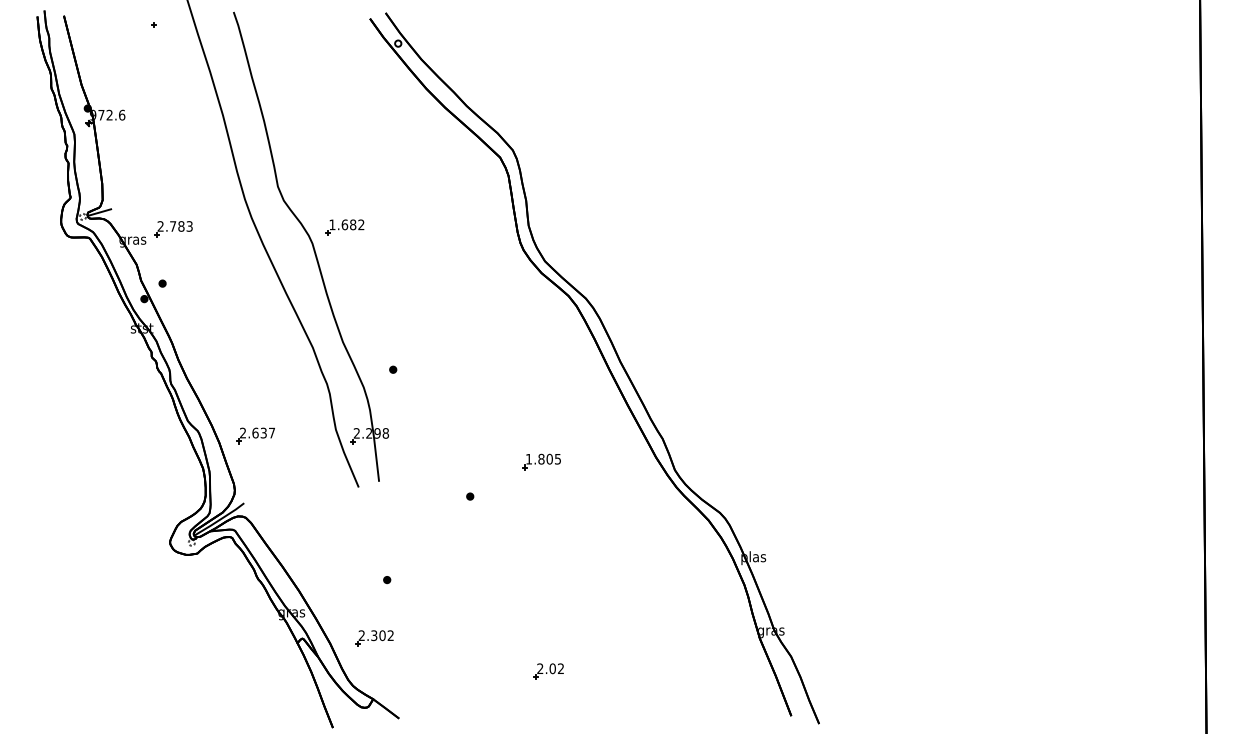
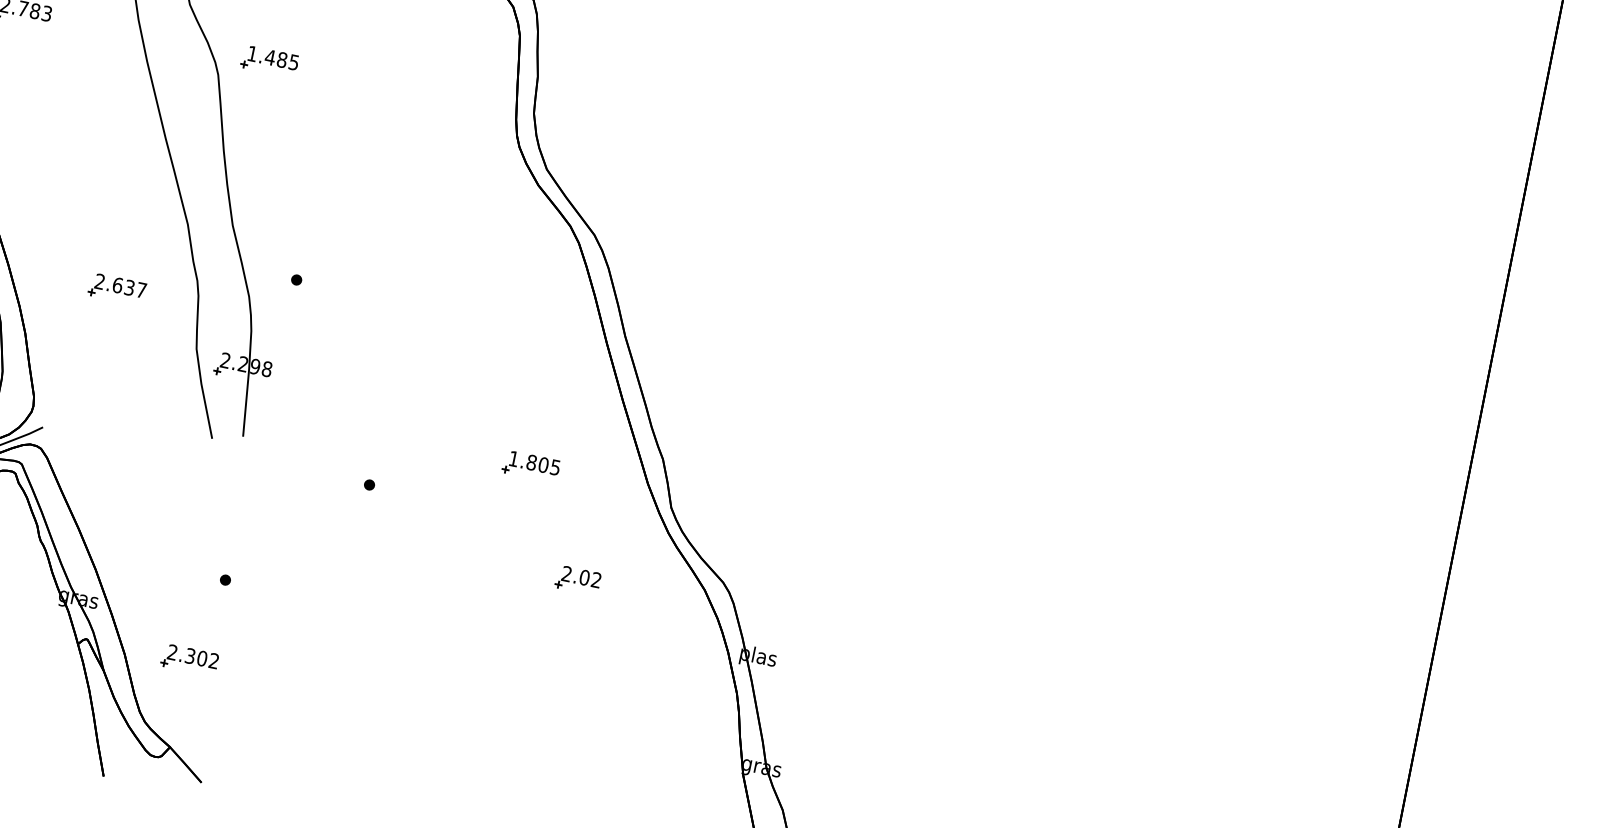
text: (352, 224) -> (281, 59), 1.682 -> 1.485
part: (255, 435) -> (117, 288), moved
part: (541, 461) -> (531, 465), moved
part: (548, 671) -> (577, 580), moved

